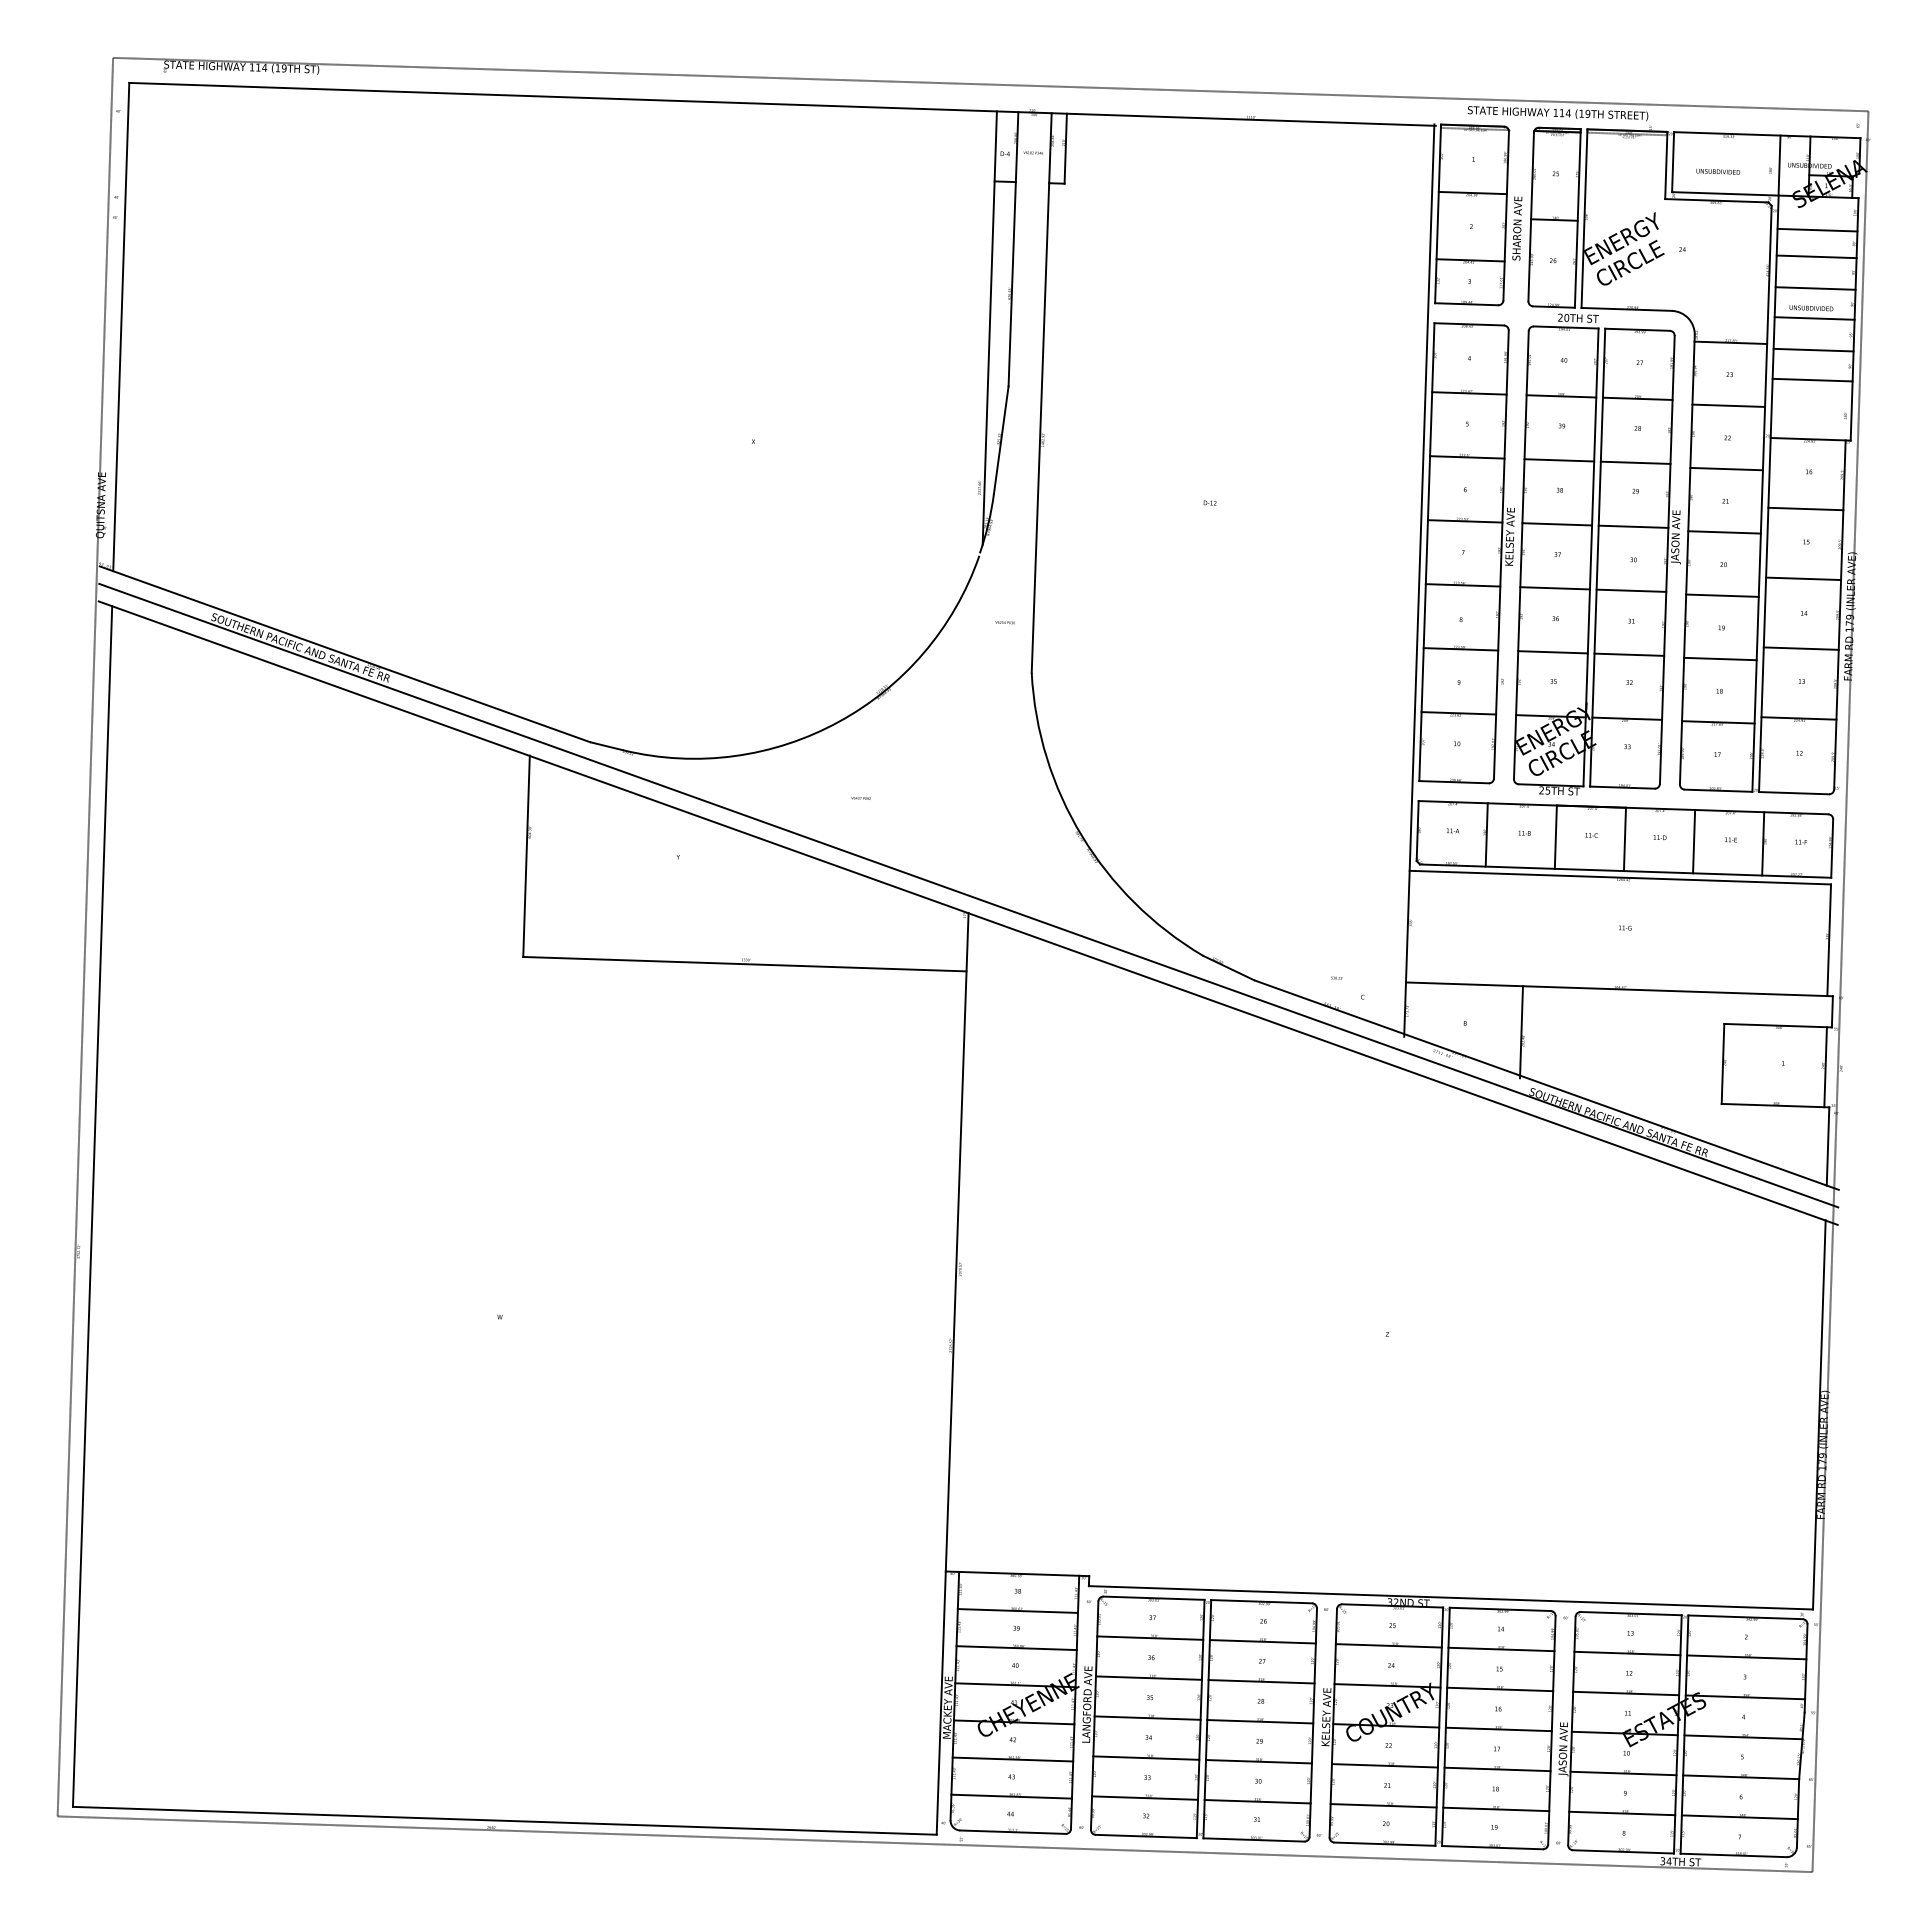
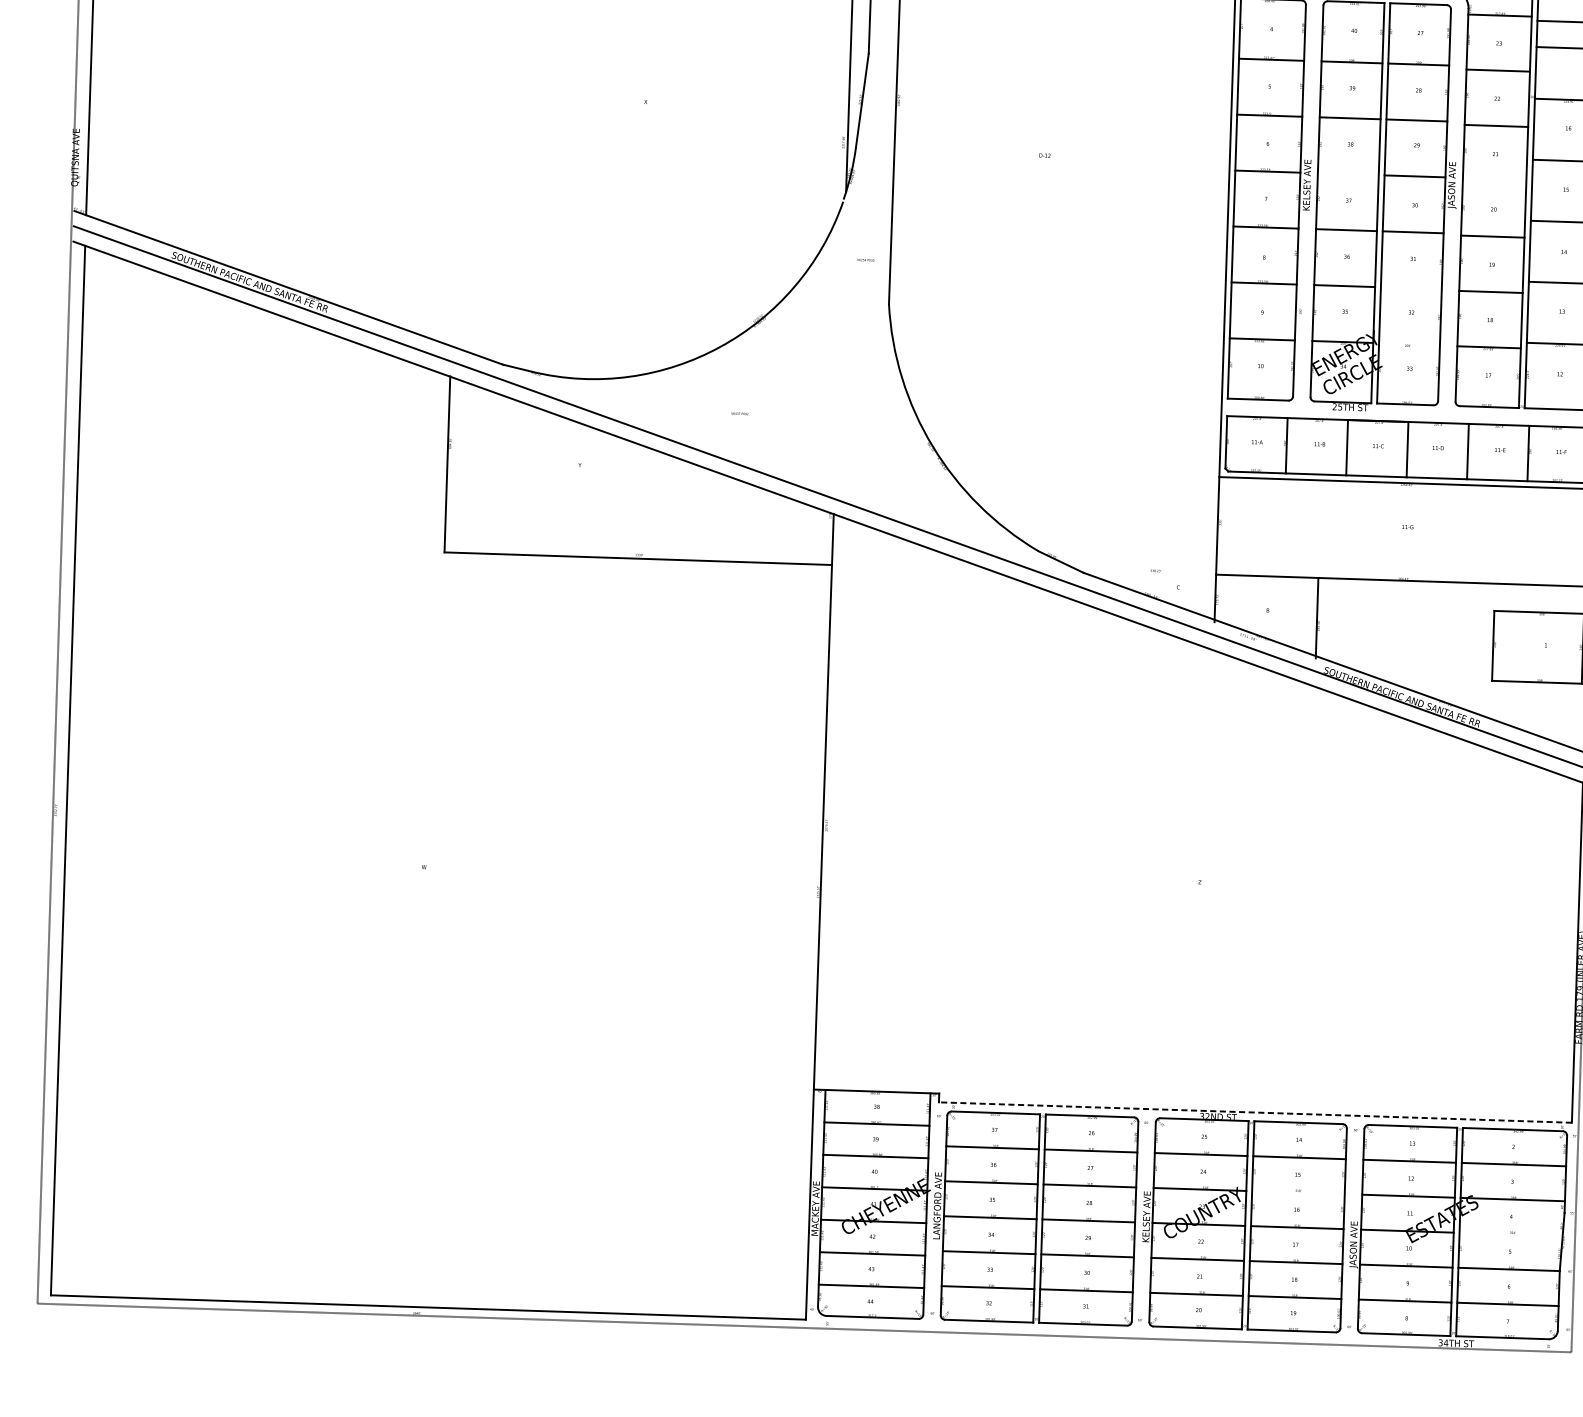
line: (1557, 524) -> (1348, 174), removed
line: (1724, 532) -> (1494, 181), removed
line: (1629, 654) -> (1411, 288), removed
line: (1627, 718) -> (1409, 343), removed
line: (1450, 1597) -> (1255, 1112), solid -> dashed
line: (1500, 1689) -> (1298, 1192), removed
line: (1743, 1737) -> (1511, 1234), removed

